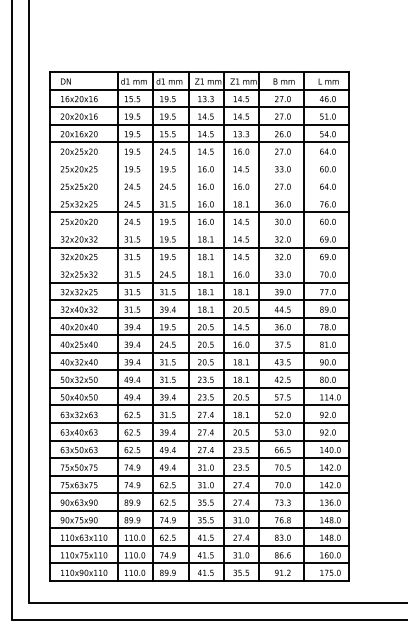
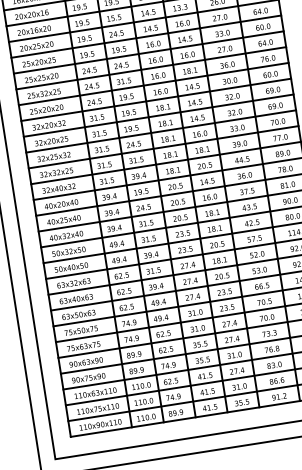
line: (199, 159) -> (146, 36), added
line: (199, 177) -> (148, 52), added
line: (199, 194) -> (151, 67), added
line: (199, 229) -> (156, 99), added
line: (199, 265) -> (161, 131), added

